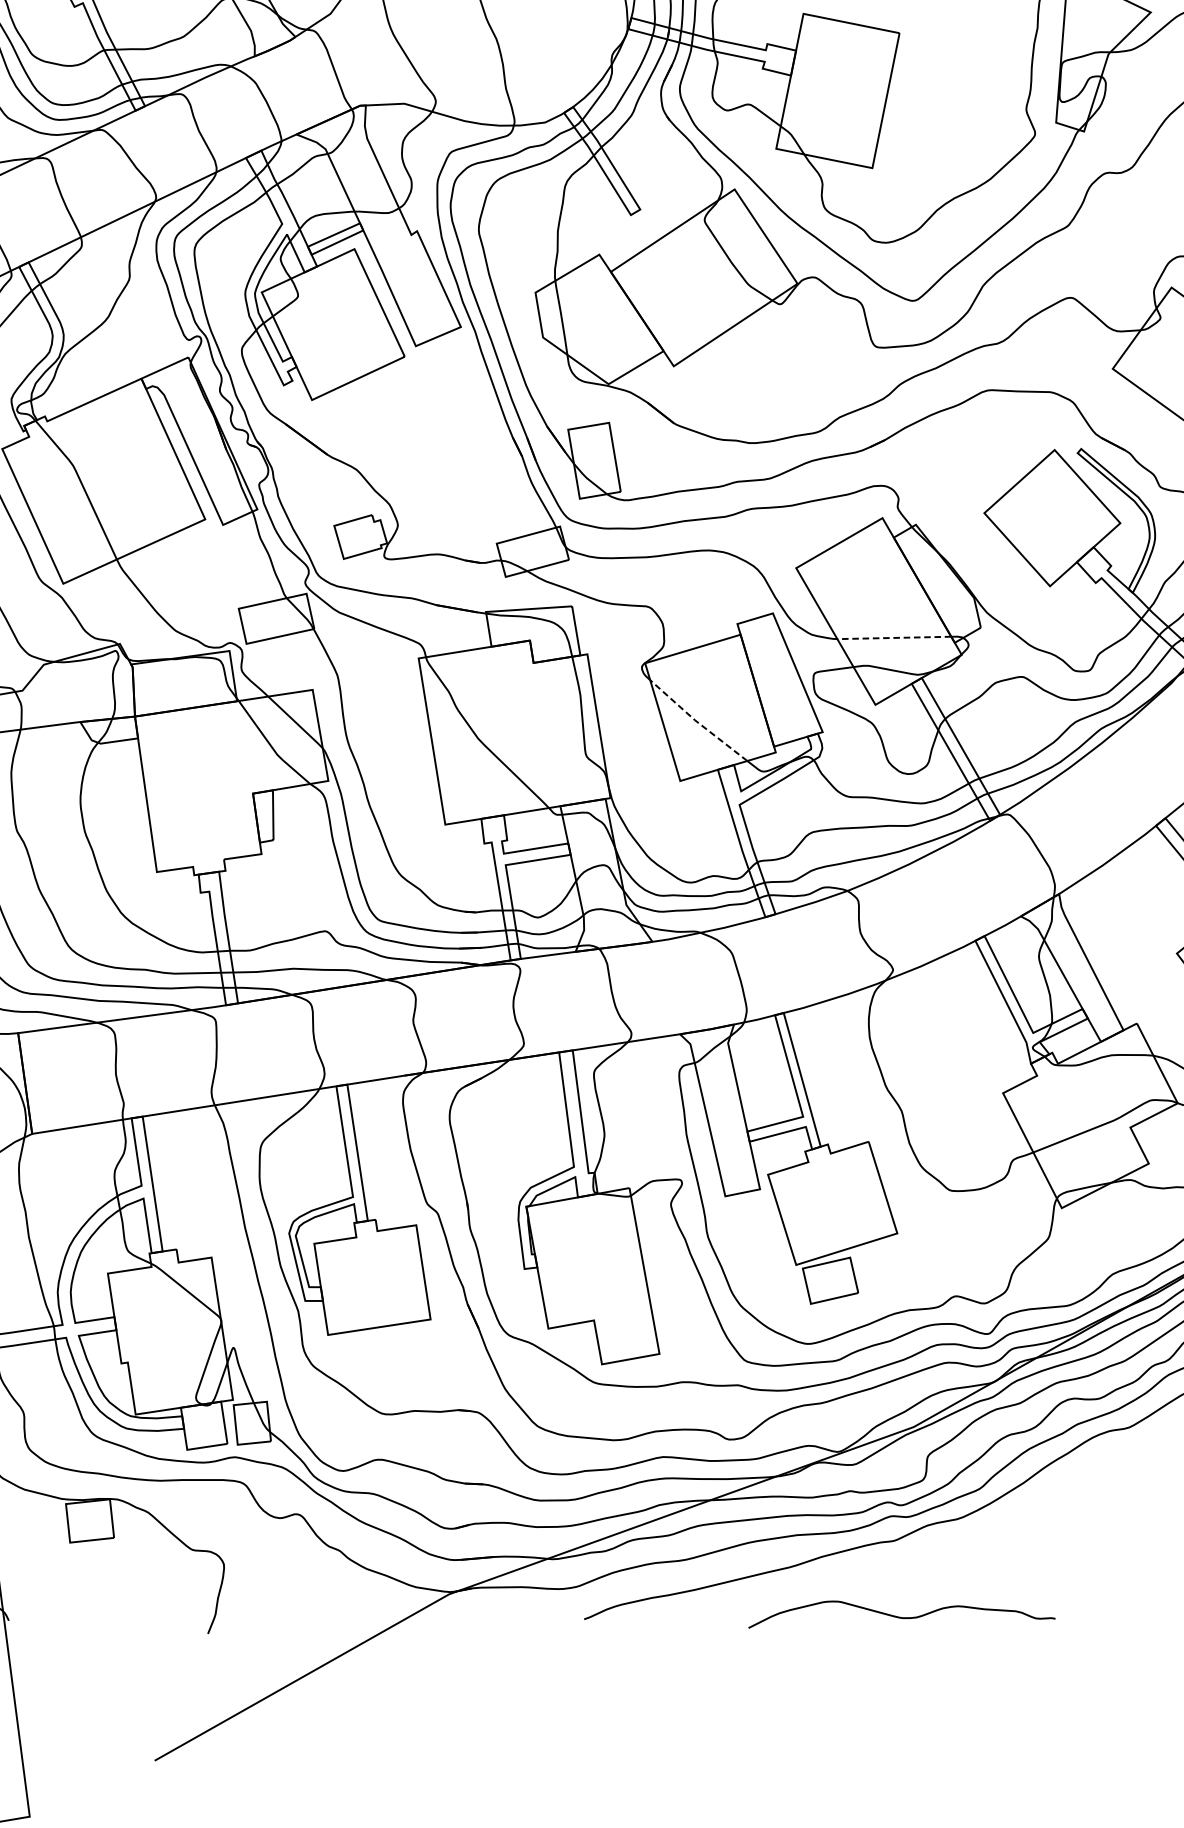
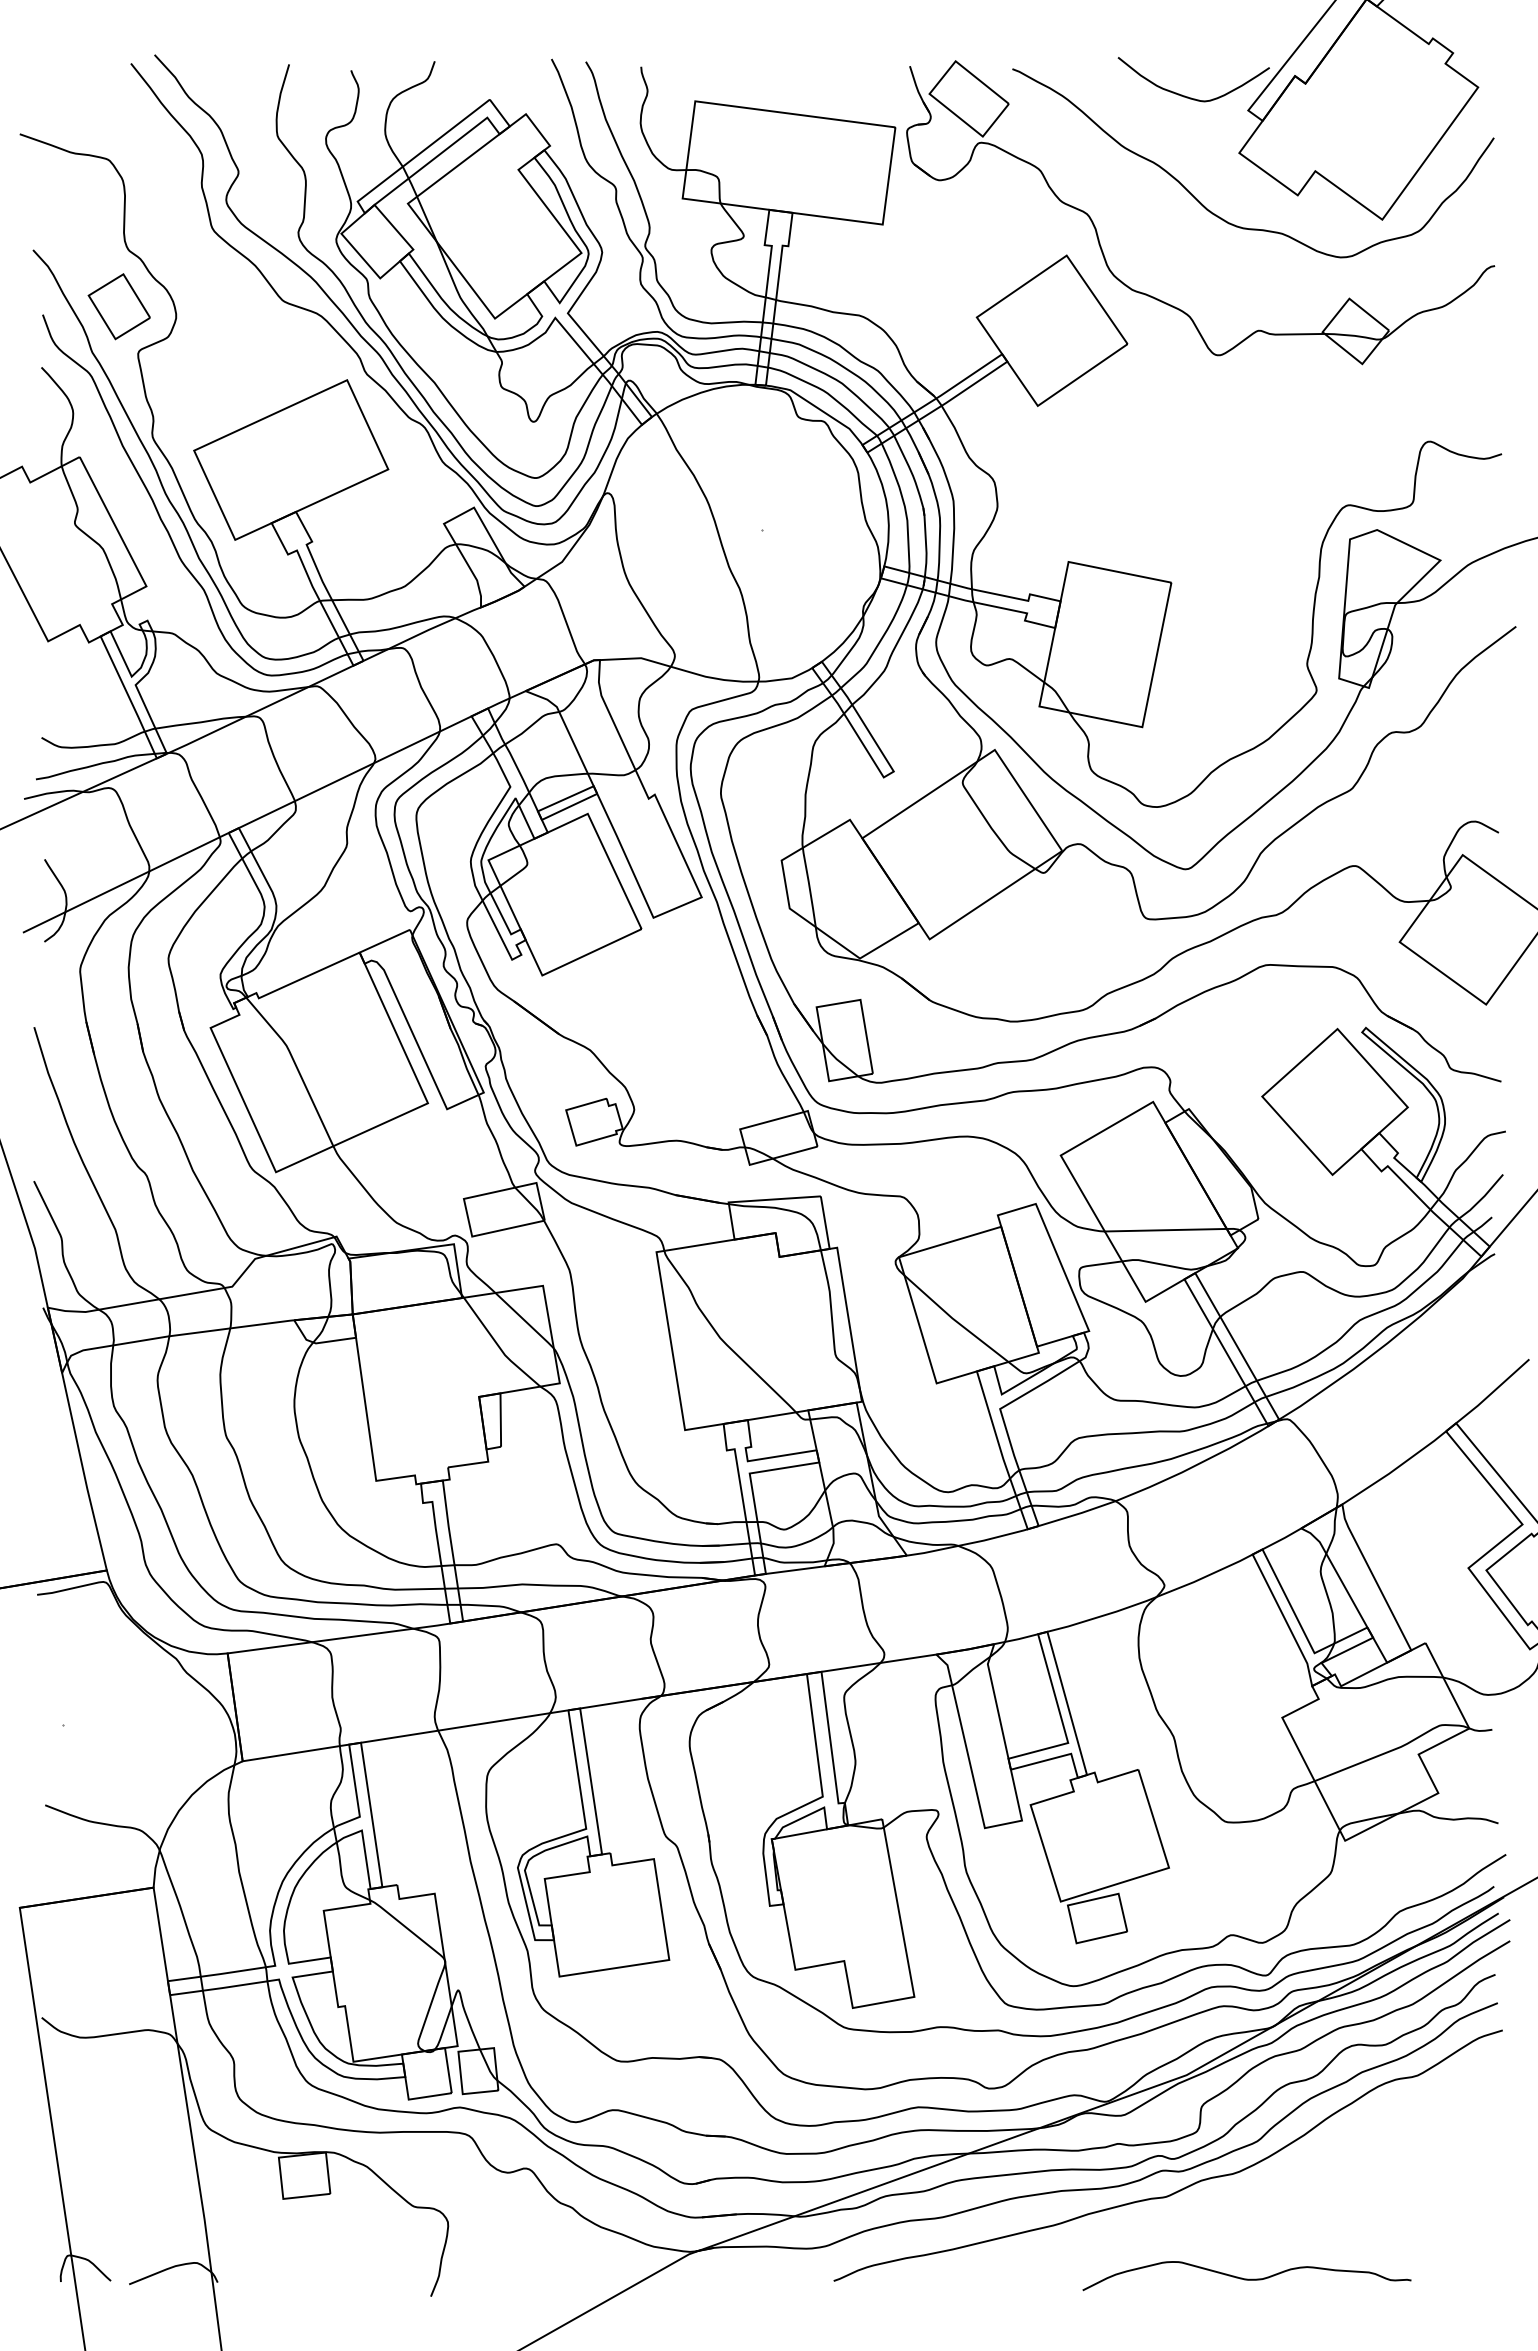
line: (894, 638) -> (1165, 1230), dashed -> solid
line: (696, 722) -> (954, 1320), dashed -> solid
curve: (901, 1616) -> (1246, 2278), moved

